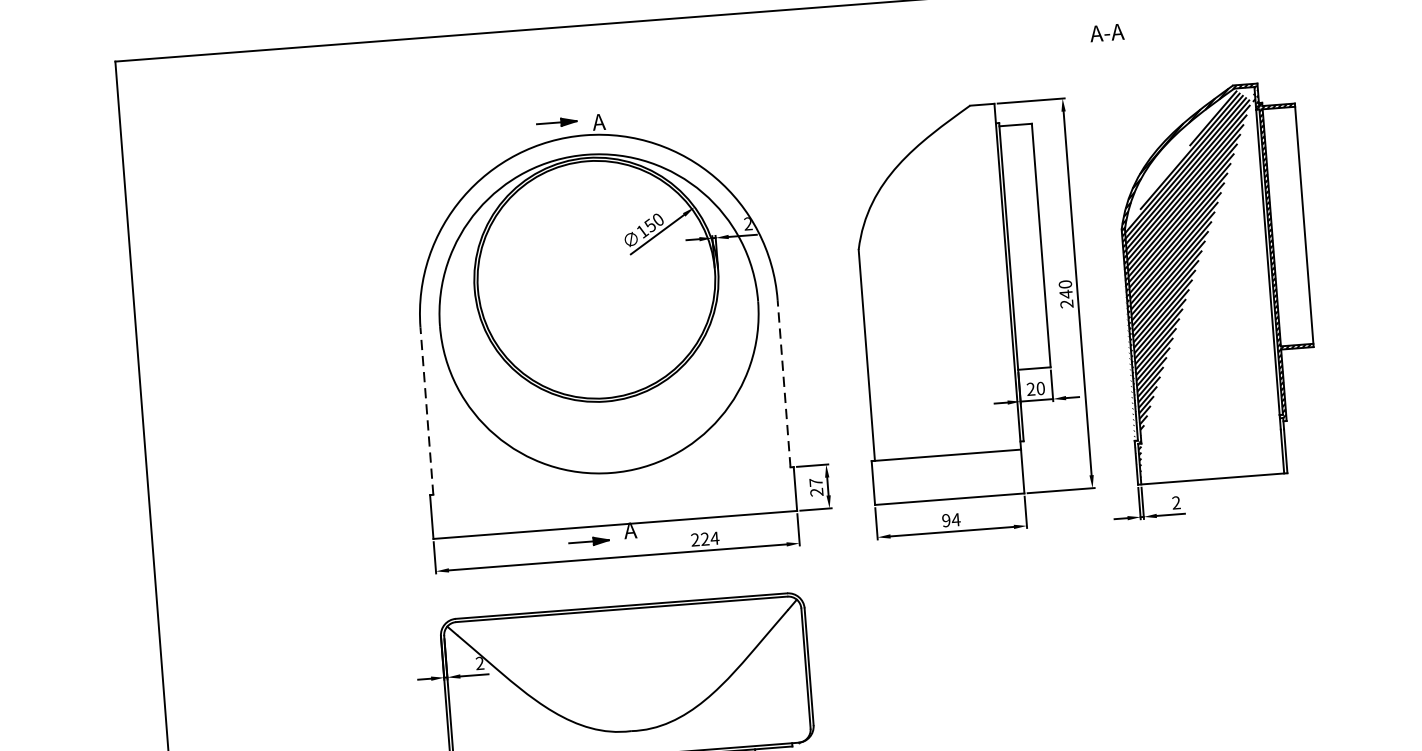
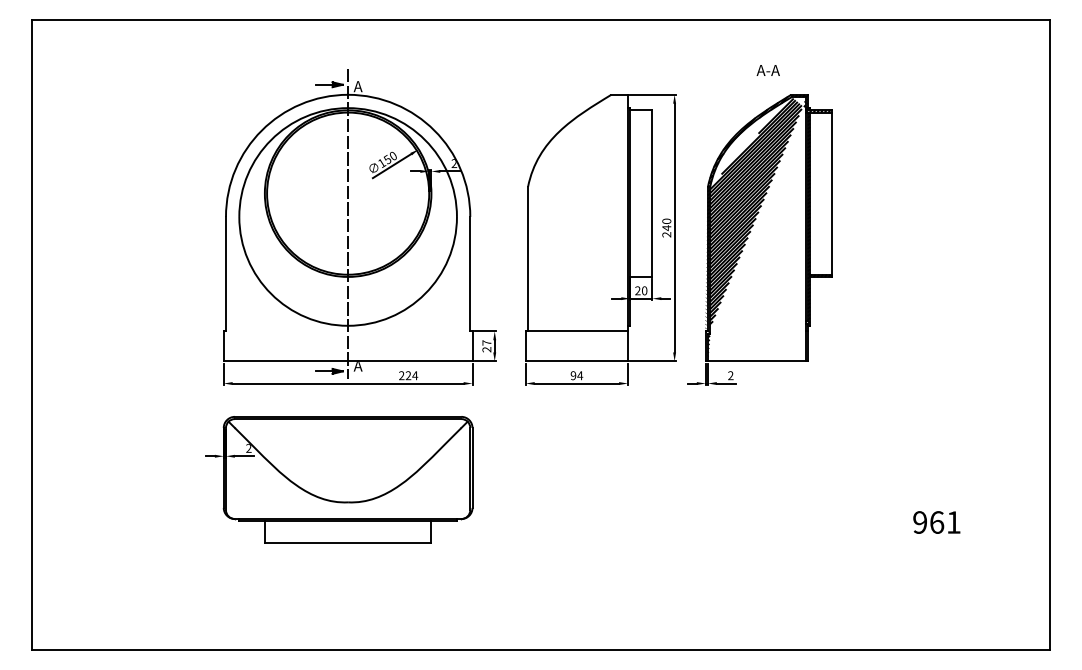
text: (1105, 32) -> (767, 70), moved
line: (600, 324) -> (348, 224), added
line: (784, 382) -> (470, 273), dashed -> solid
line: (427, 410) -> (226, 273), dashed -> solid

